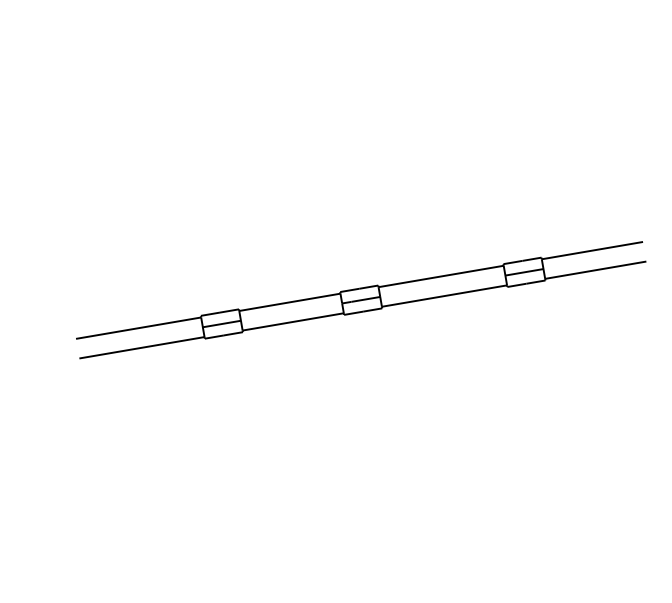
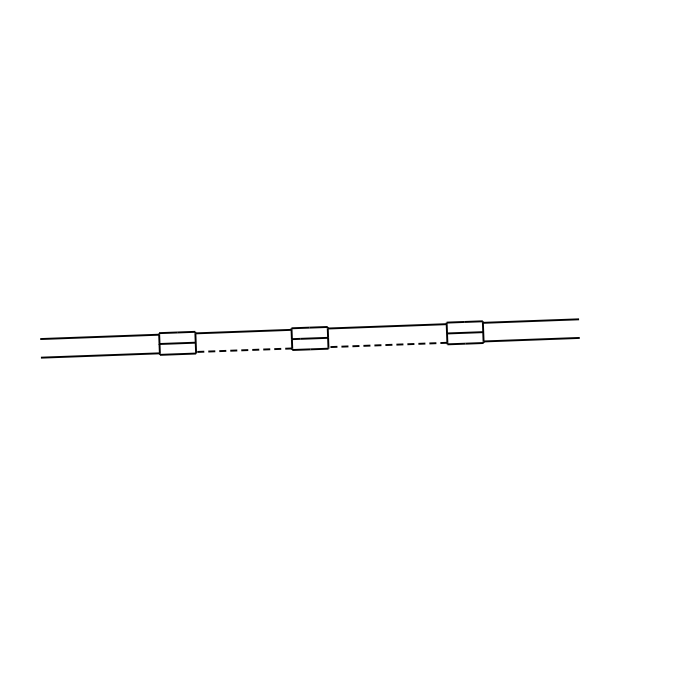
line: (444, 295) -> (387, 344), solid -> dashed
line: (292, 322) -> (243, 350), solid -> dashed

